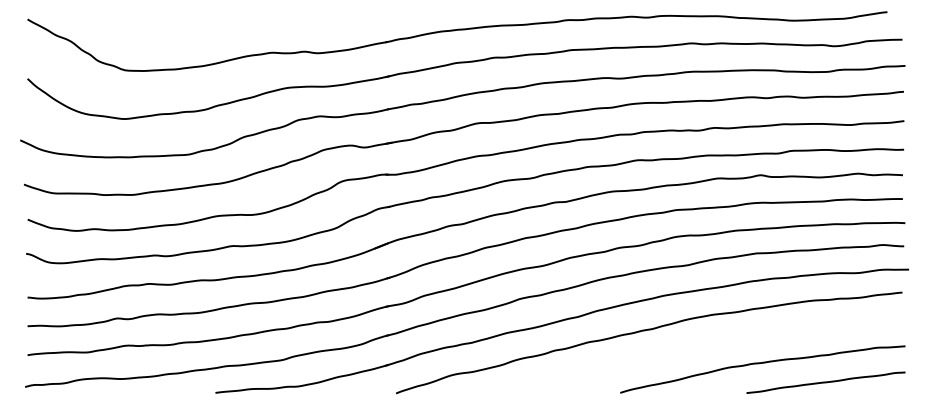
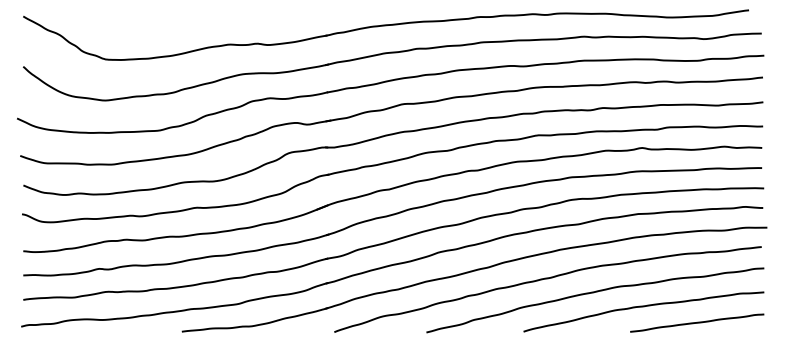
curve: (703, 347) -> (593, 293), added

